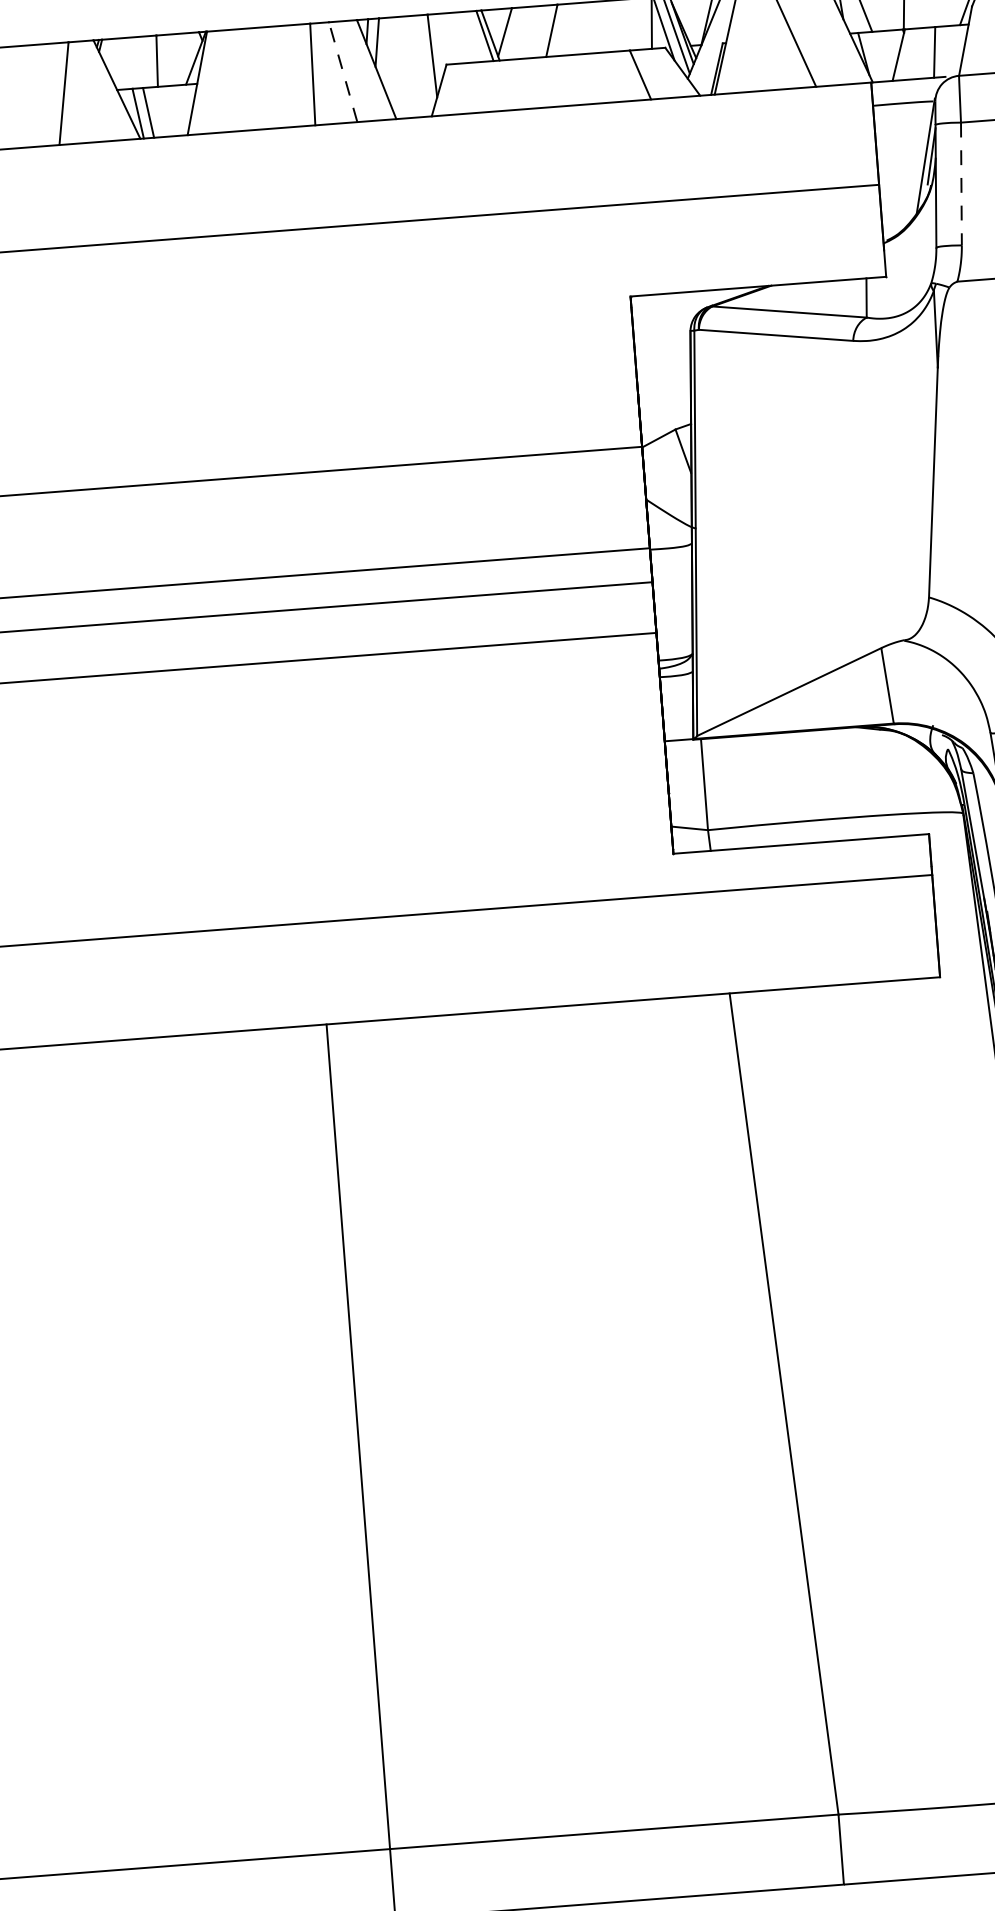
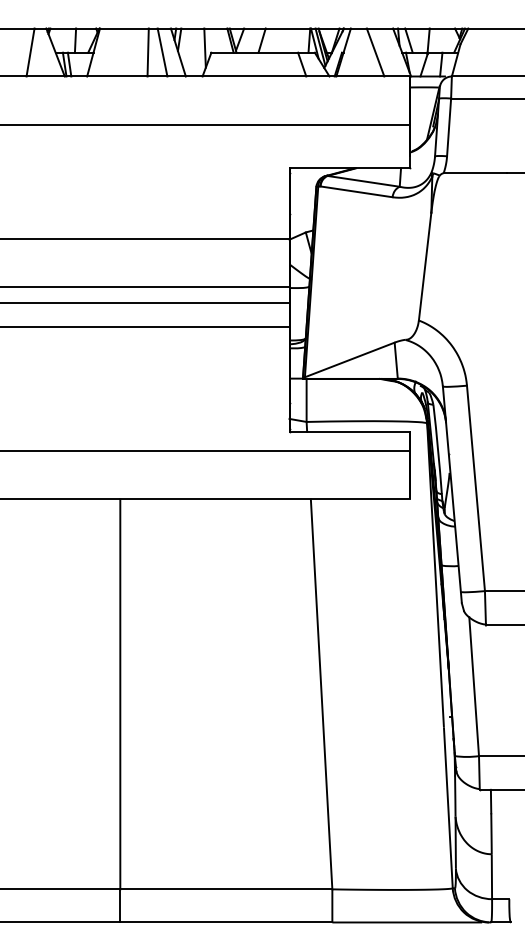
line: (343, 72) -> (162, 52), dashed -> solid
line: (962, 184) -> (449, 127), dashed -> solid

